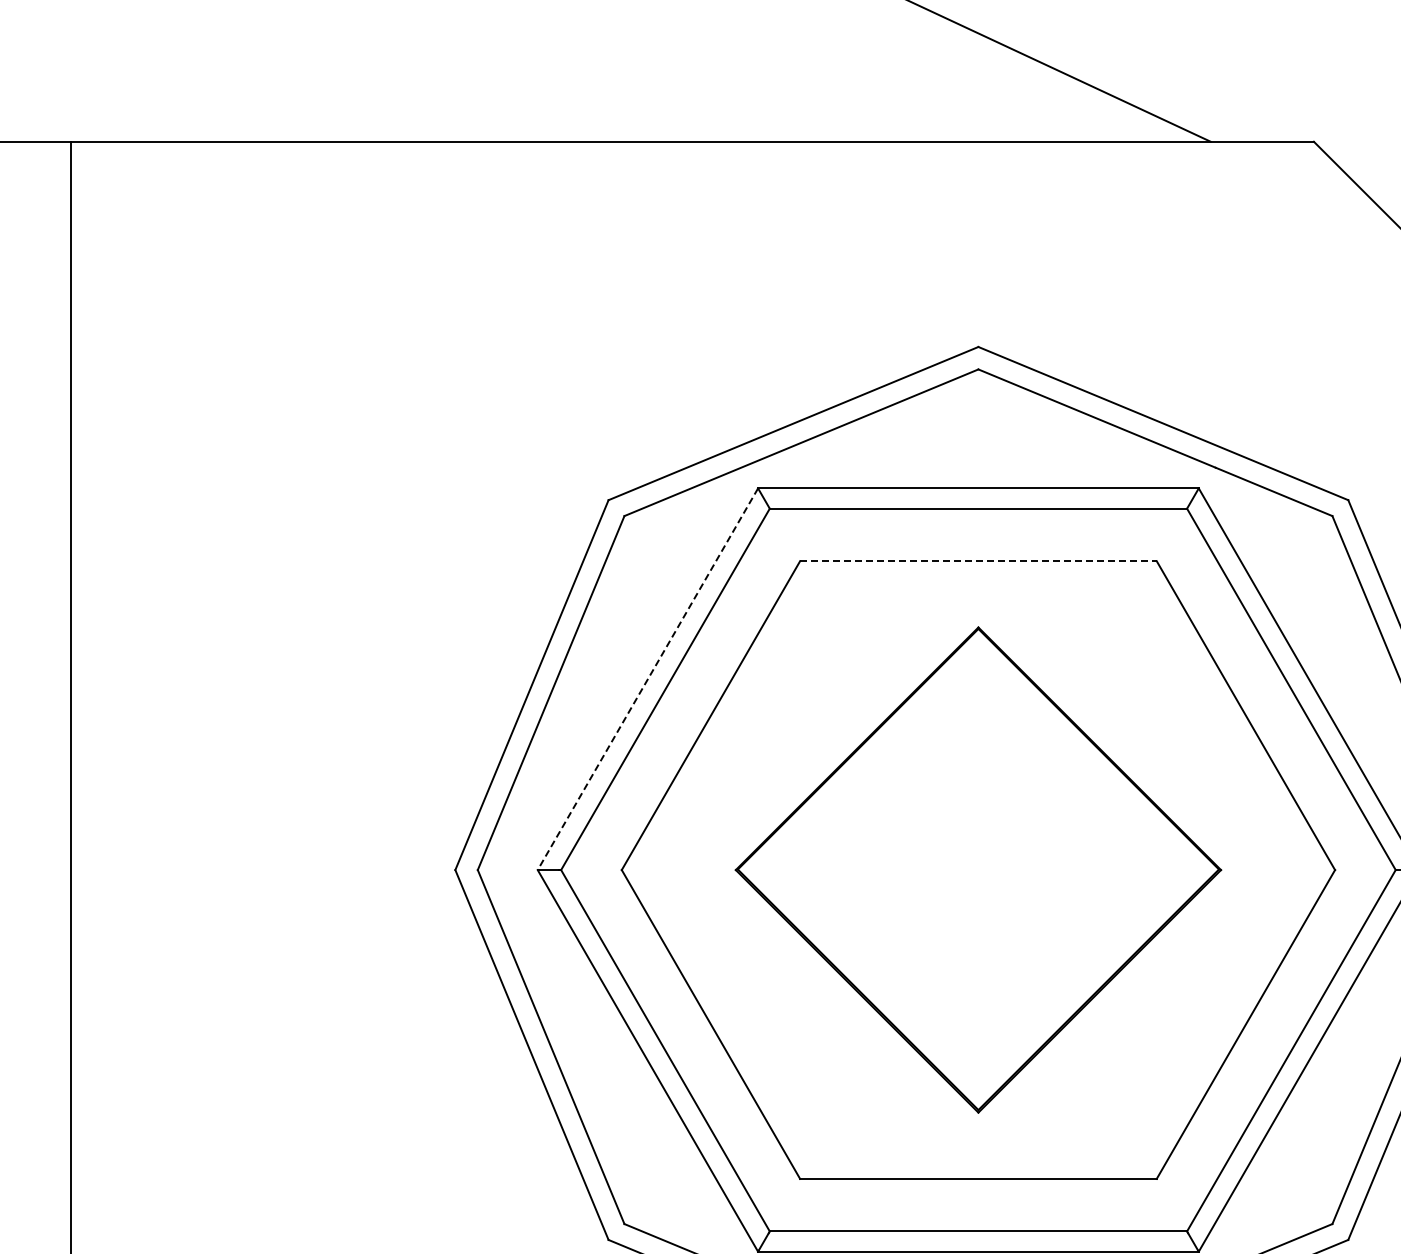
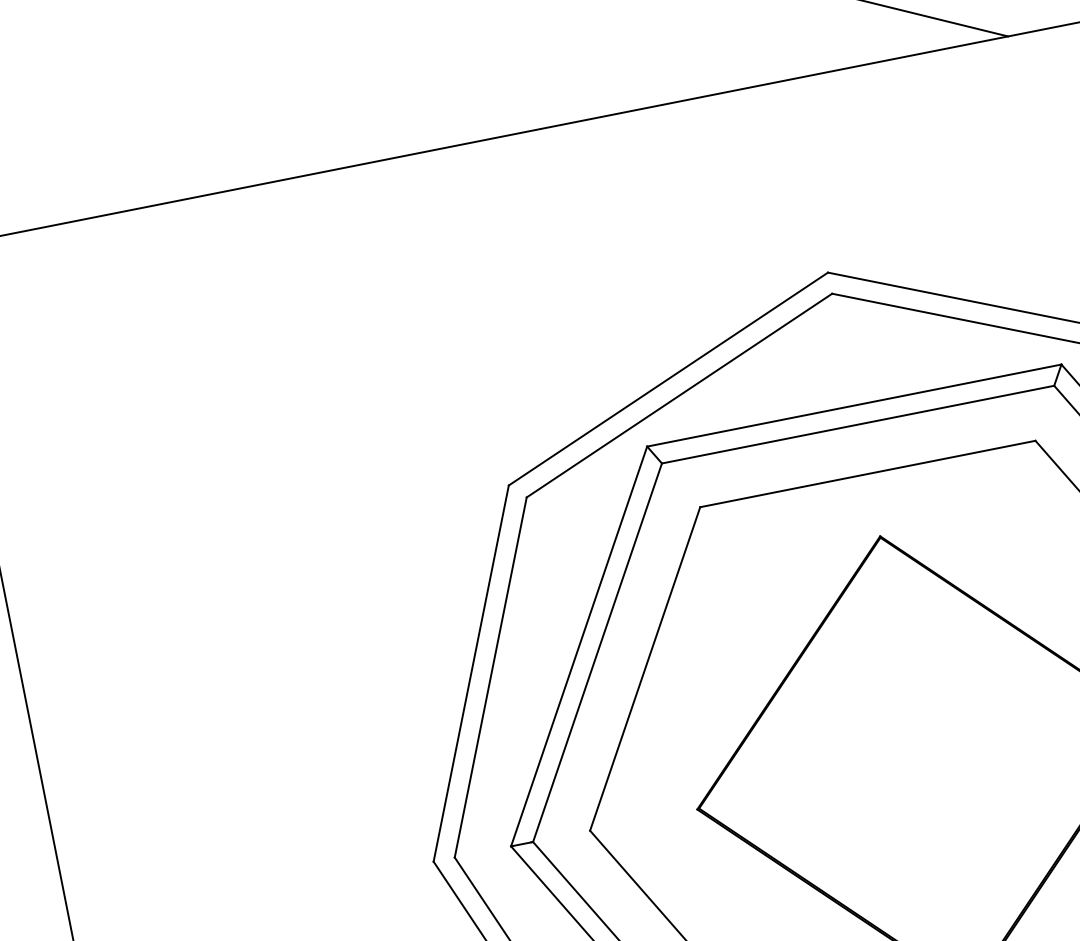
line: (978, 561) -> (867, 474), dashed -> solid
line: (647, 679) -> (578, 646), dashed -> solid

